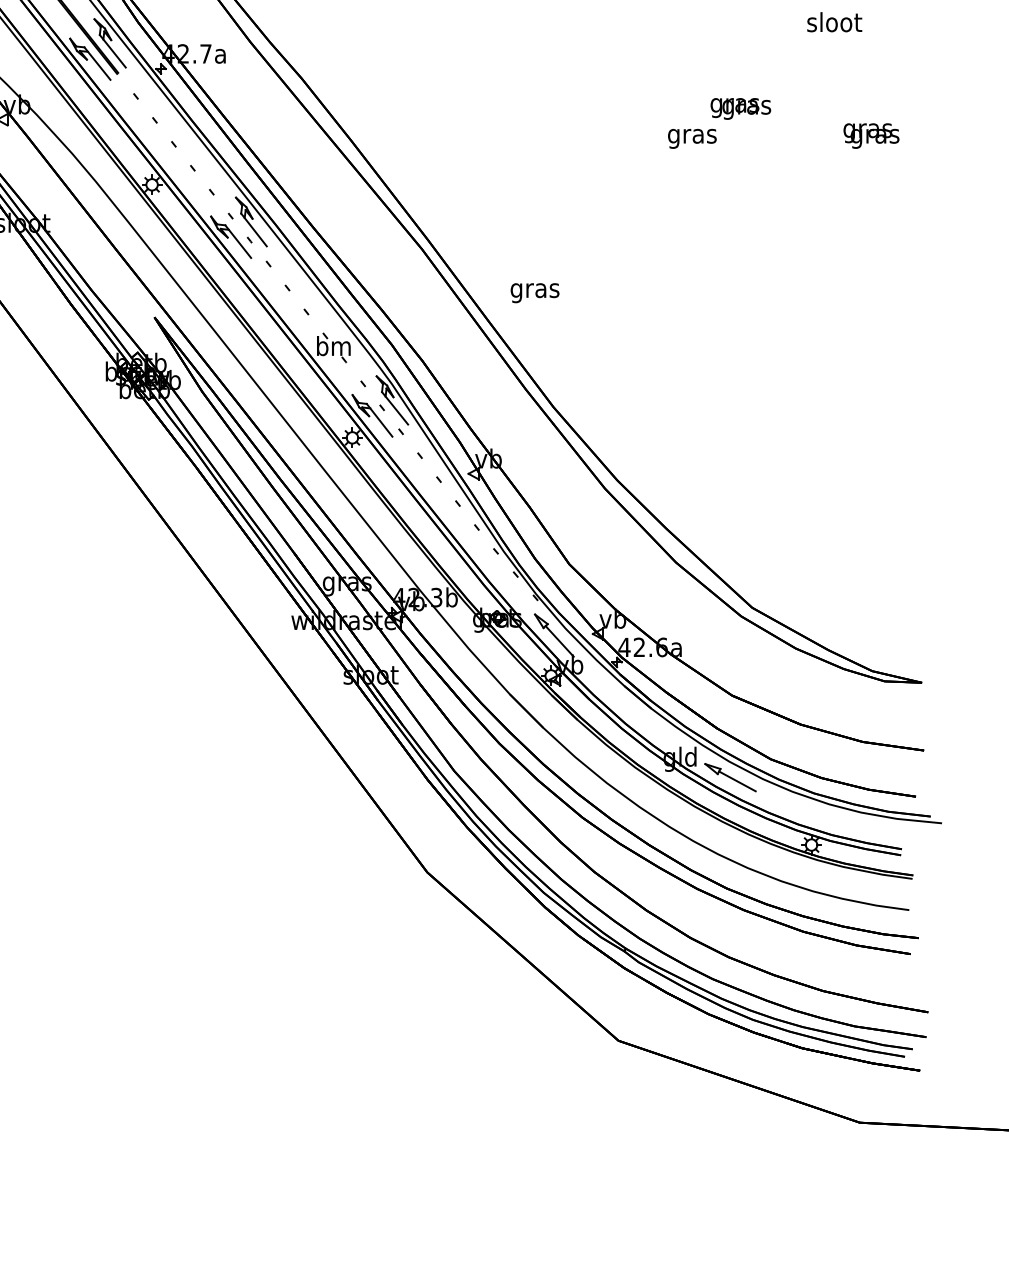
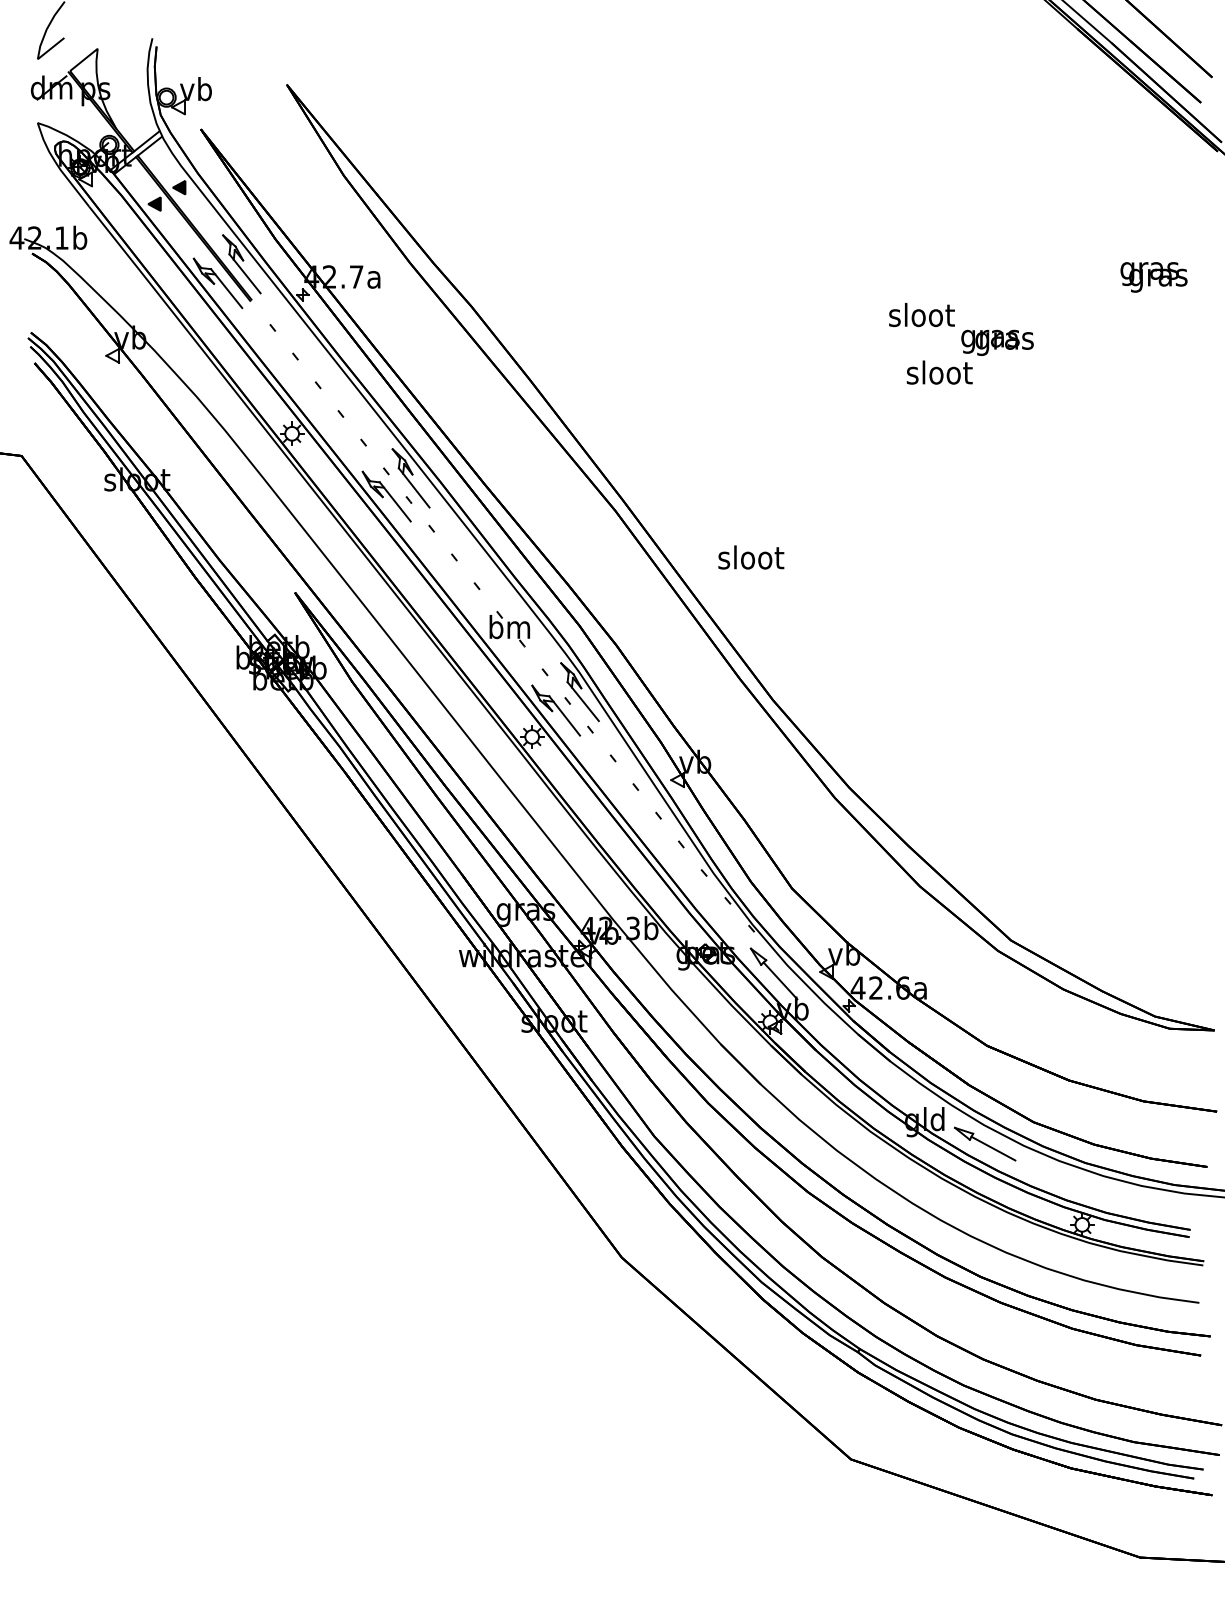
text: (834, 22) -> (921, 315), moved
text: (692, 136) -> (939, 375), gras -> sloot
text: (871, 136) -> (1153, 277), moved
text: (535, 290) -> (751, 560), gras -> sloot

